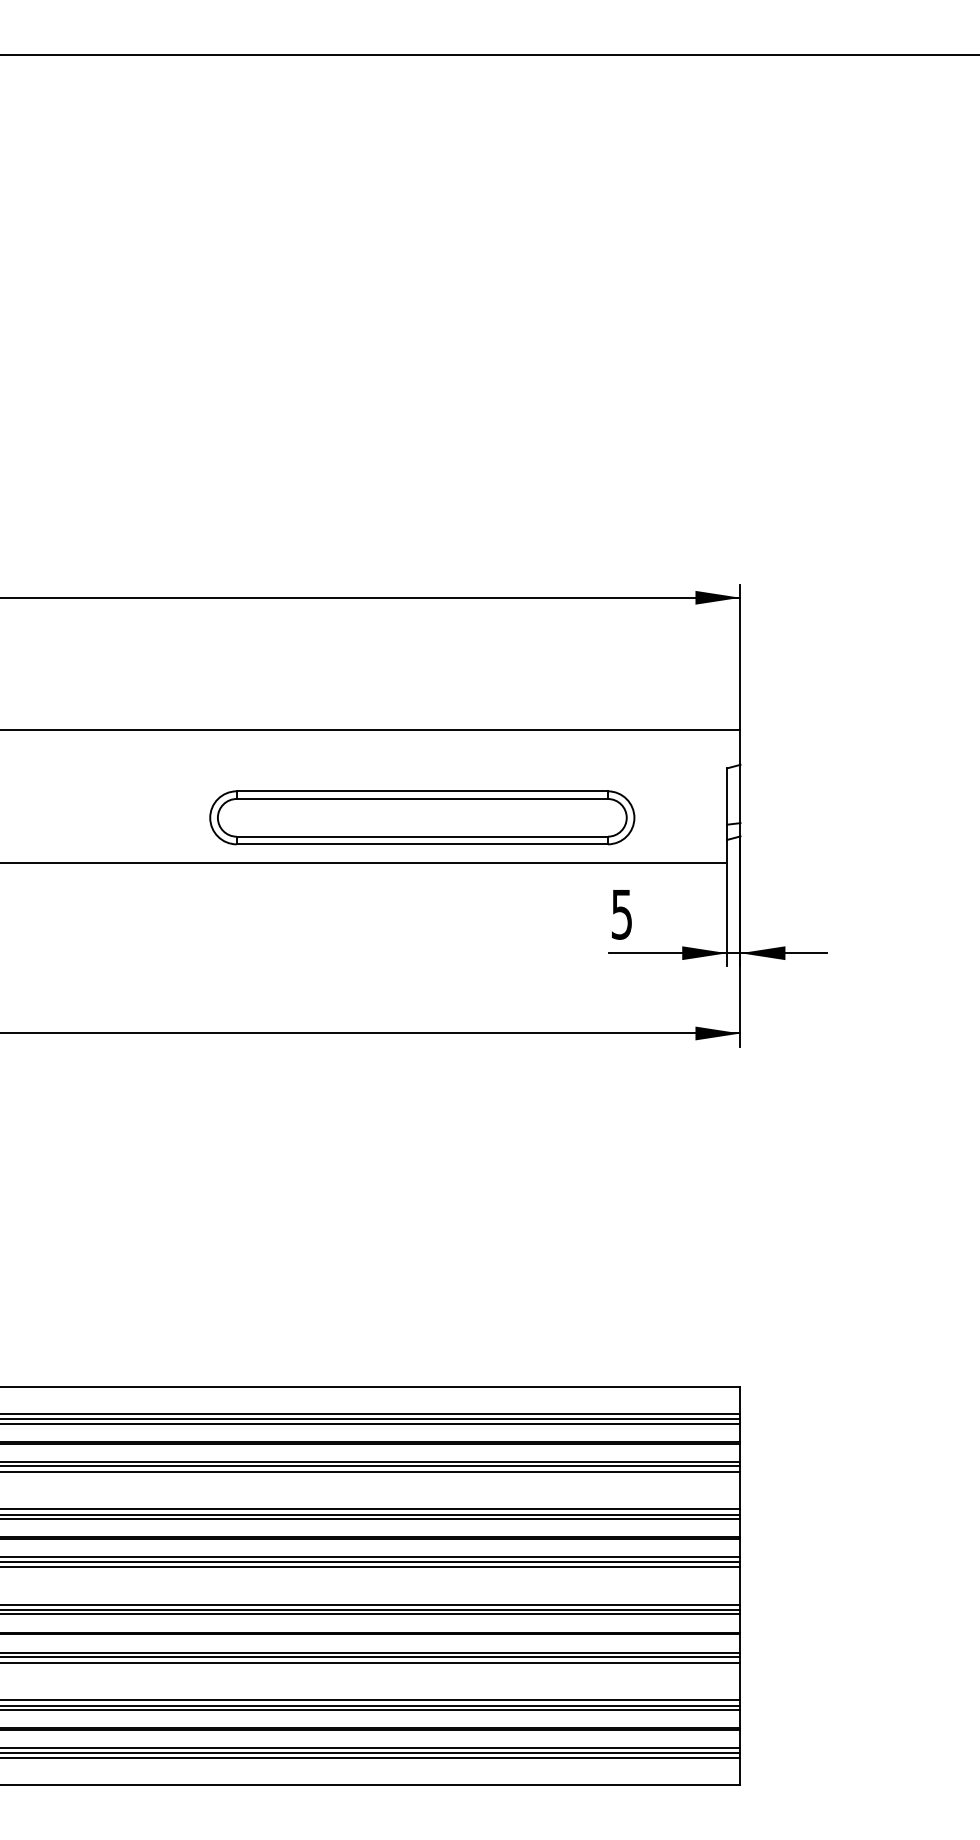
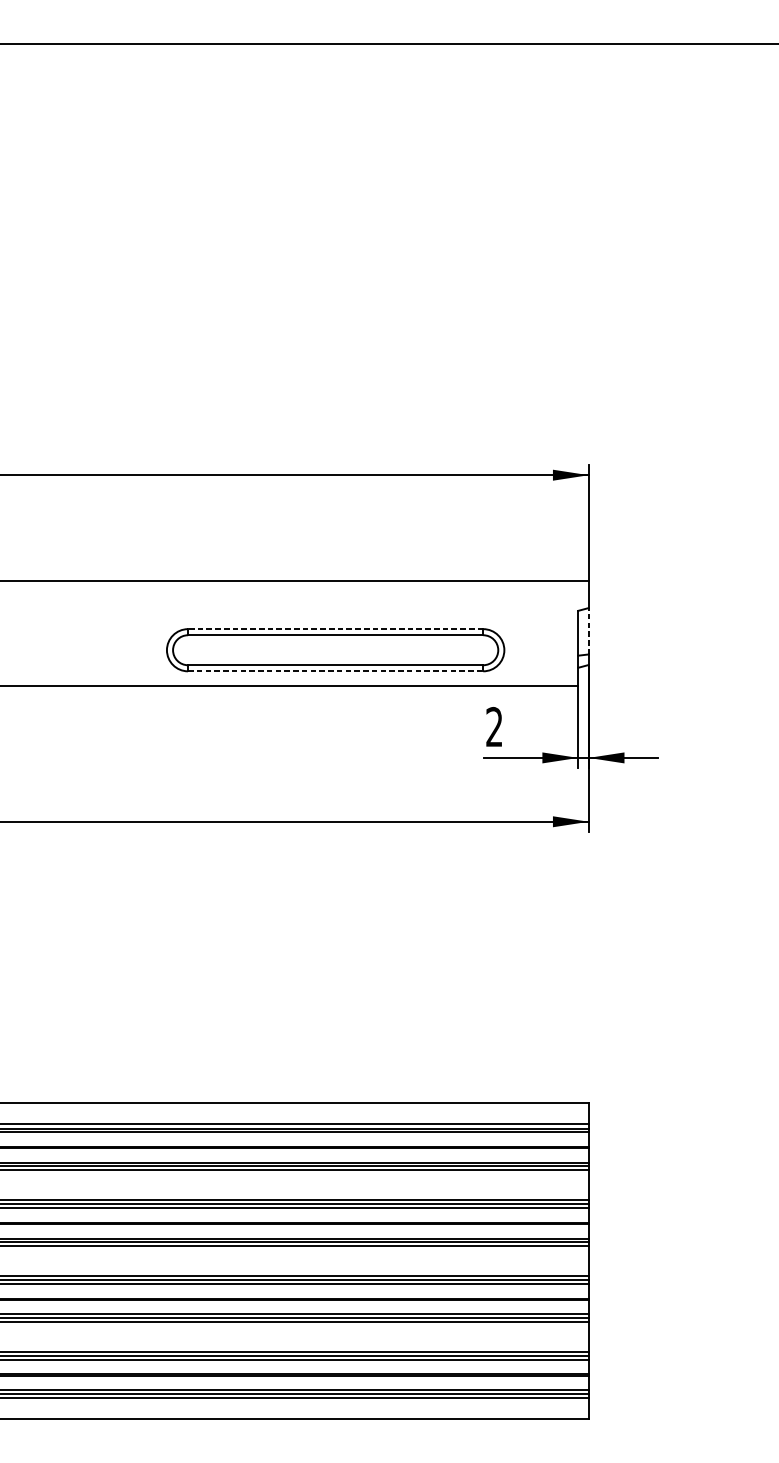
line: (422, 791) -> (335, 629), solid -> dashed
line: (740, 793) -> (588, 630), solid -> dashed
line: (422, 844) -> (335, 671), solid -> dashed
text: (621, 914) -> (494, 727), 5 -> 2

